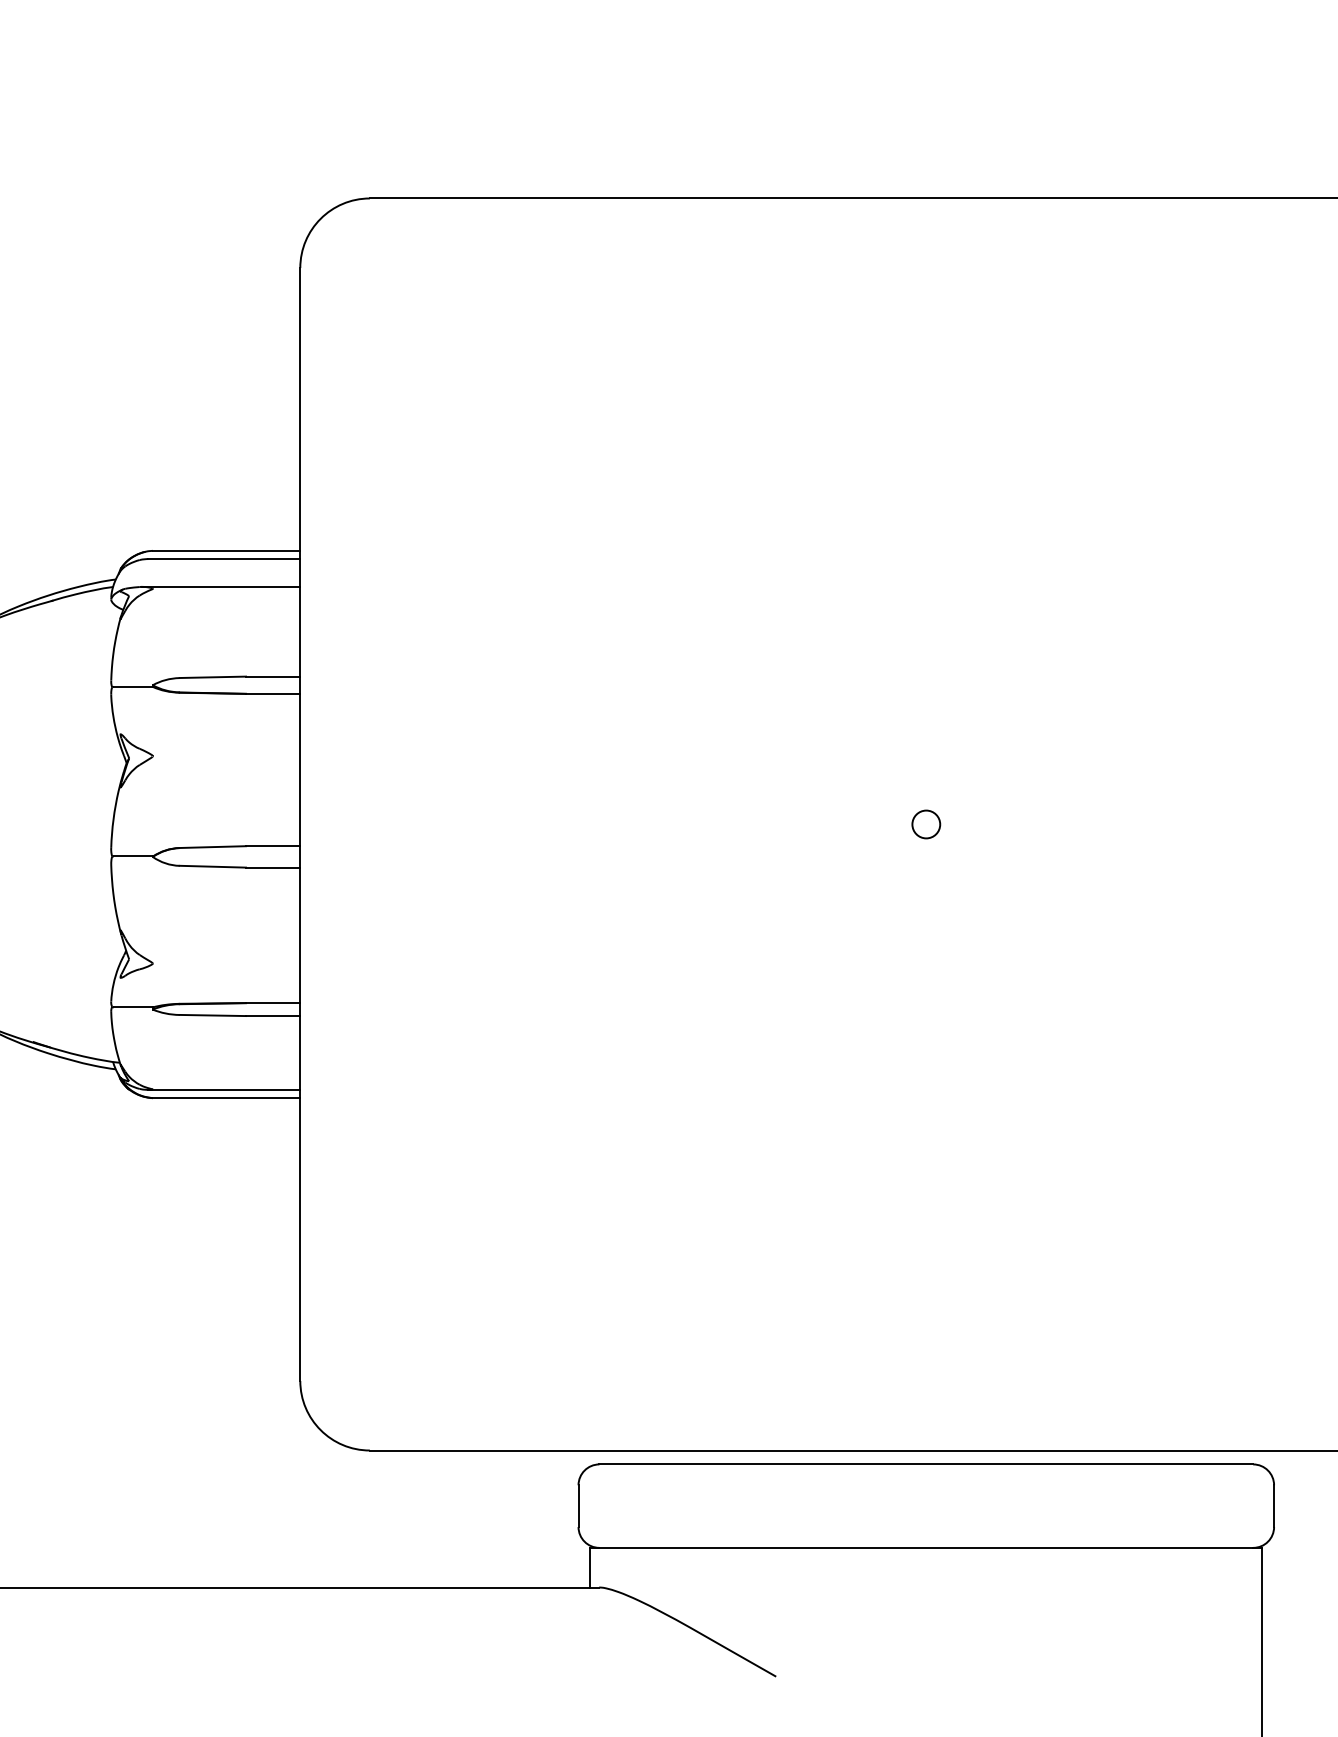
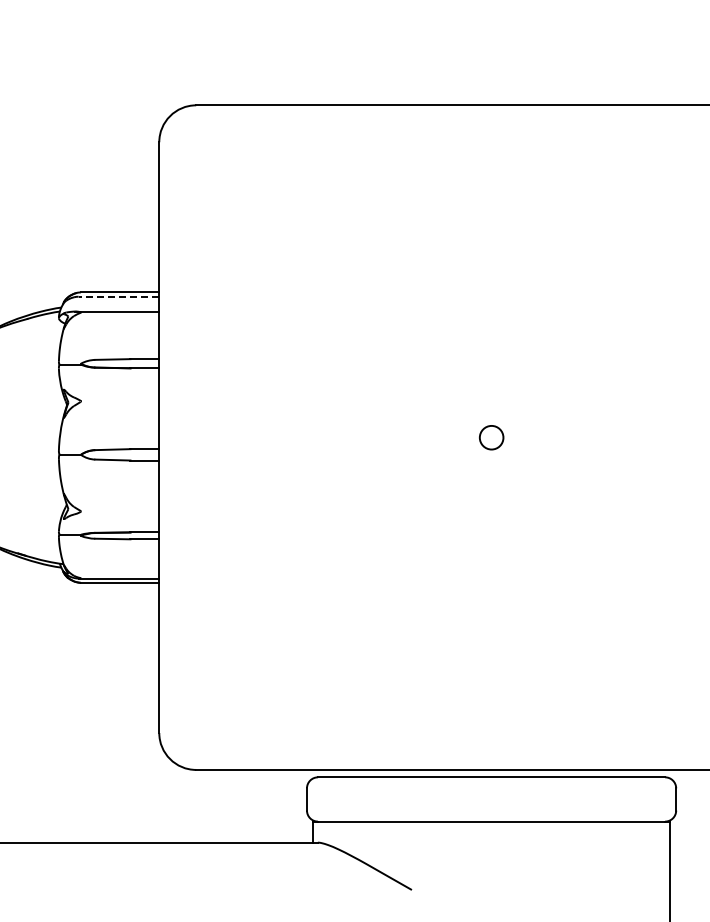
line: (223, 558) -> (118, 296), solid -> dashed
circle: (926, 824) -> (491, 437), size x1.6

